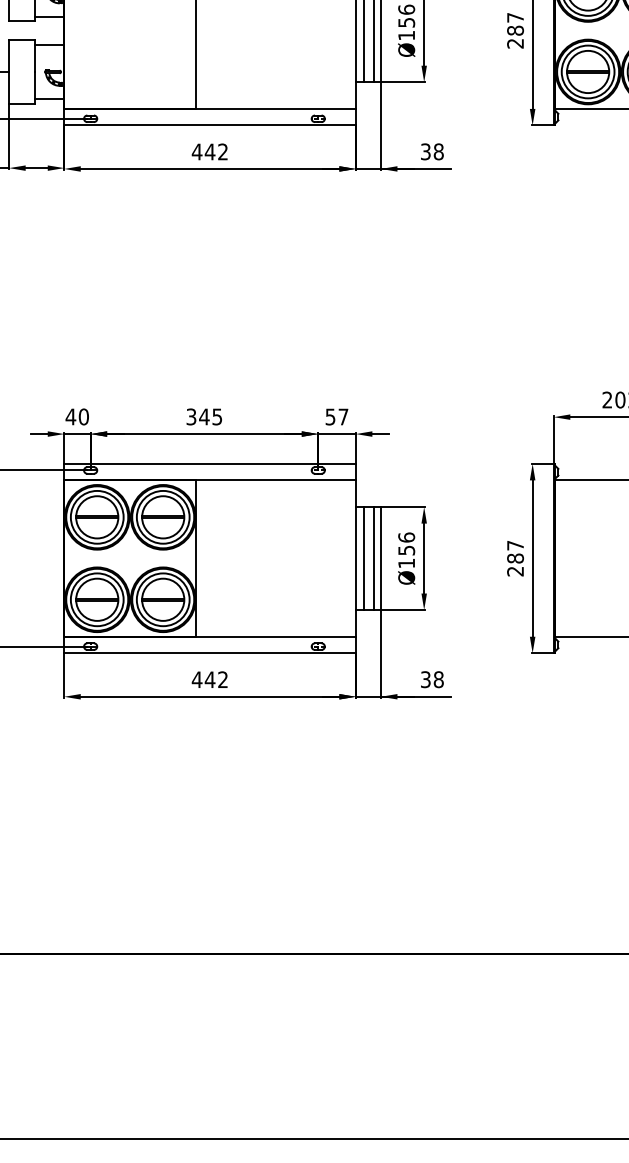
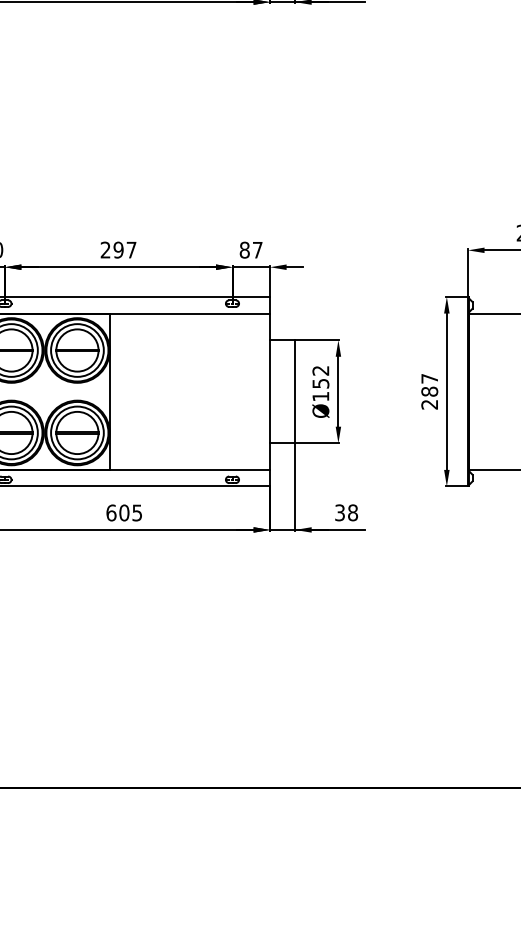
text: (204, 416) -> (118, 249), 345 -> 297
text: (330, 416) -> (244, 249), 57 -> 87
text: (406, 537) -> (320, 370), Ø156 -> Ø152
line: (364, 558) -> (278, 391), removed
line: (374, 558) -> (288, 391), removed
text: (209, 679) -> (123, 512), 442 -> 605

